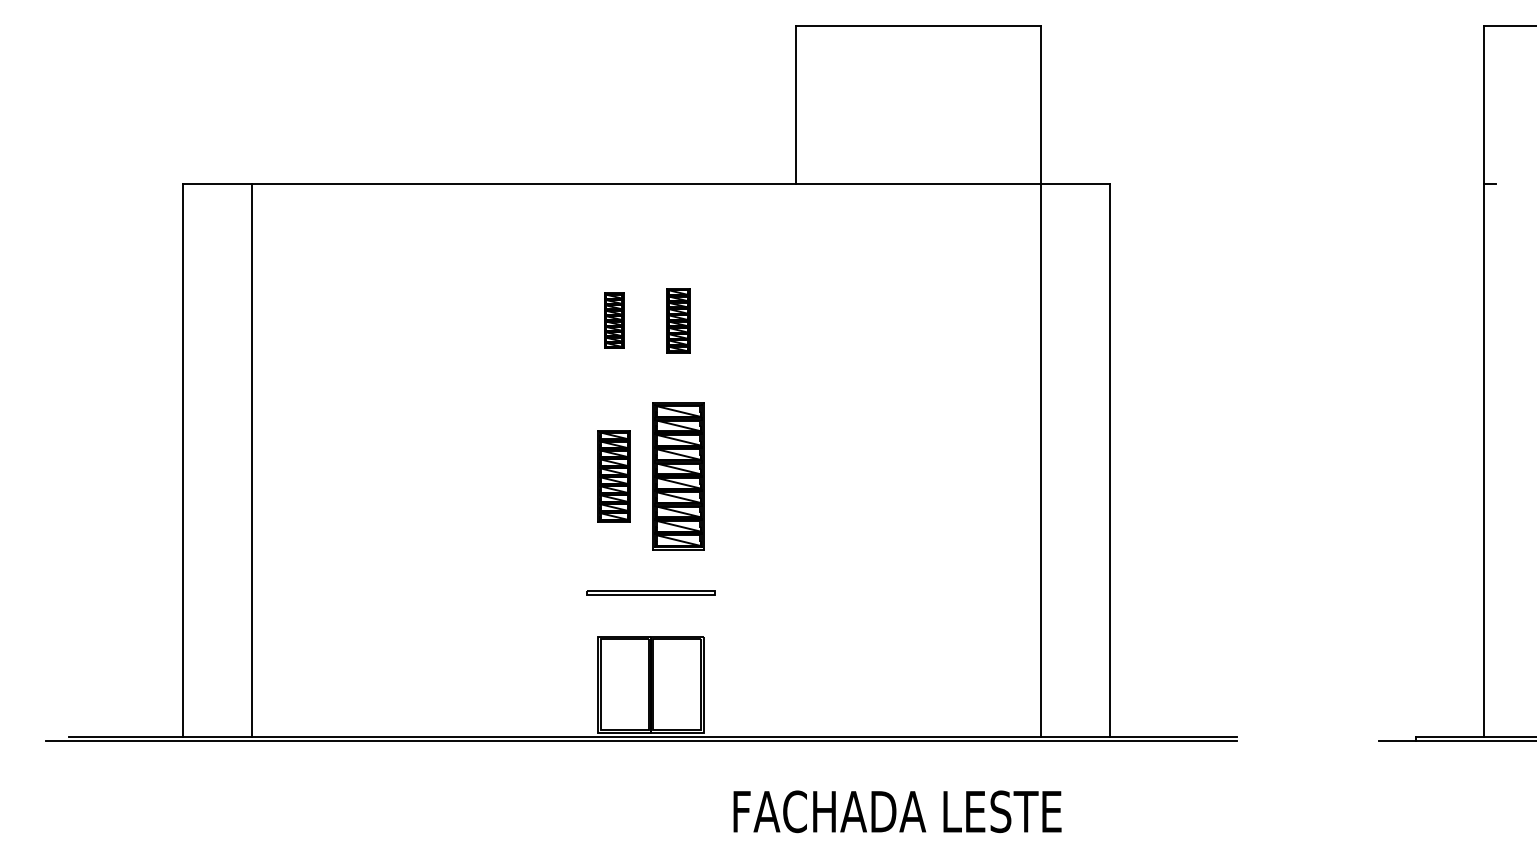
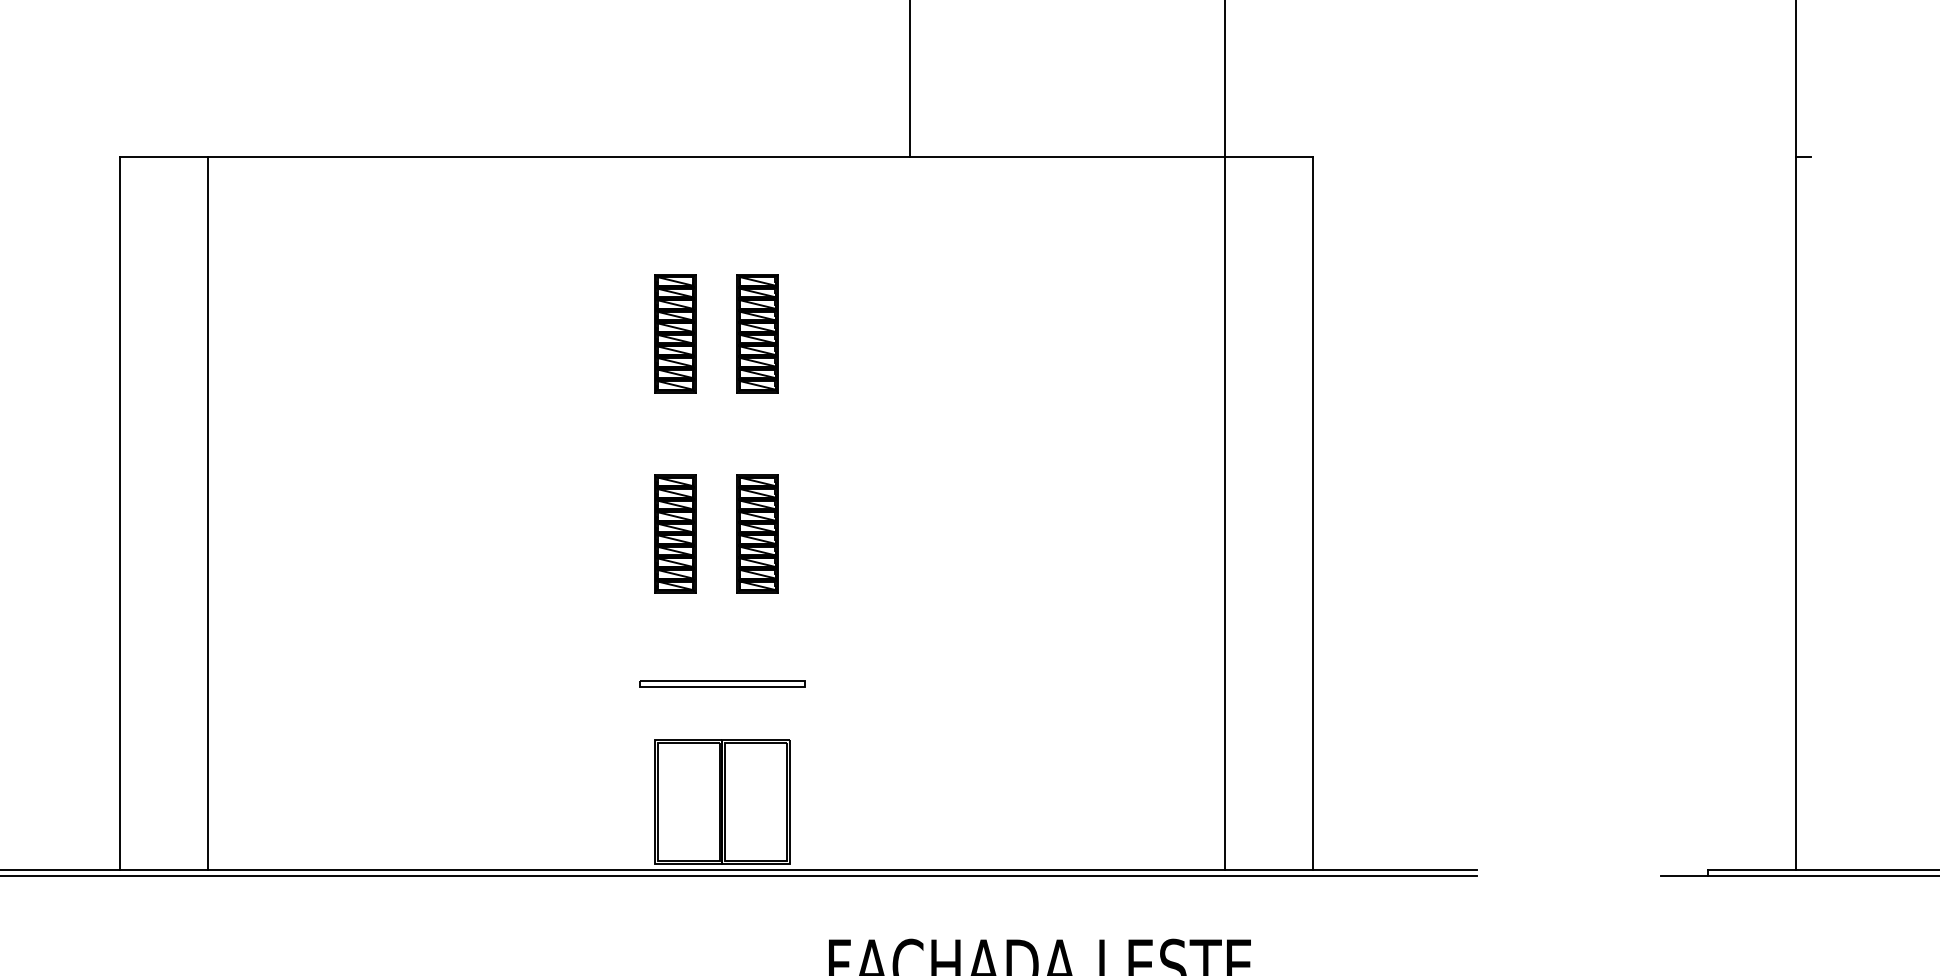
part: (613, 320) -> (674, 333), size x1.67
part: (677, 320) -> (756, 333), size x1.43
part: (677, 476) -> (756, 534), size x0.62

